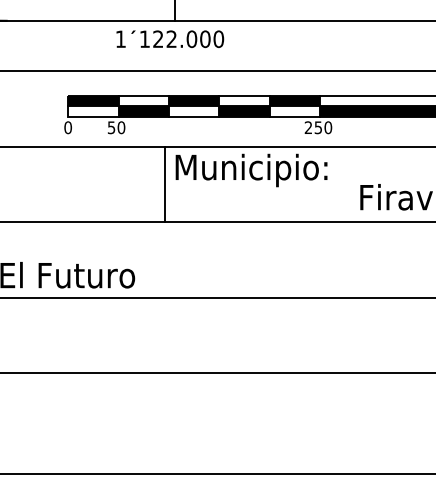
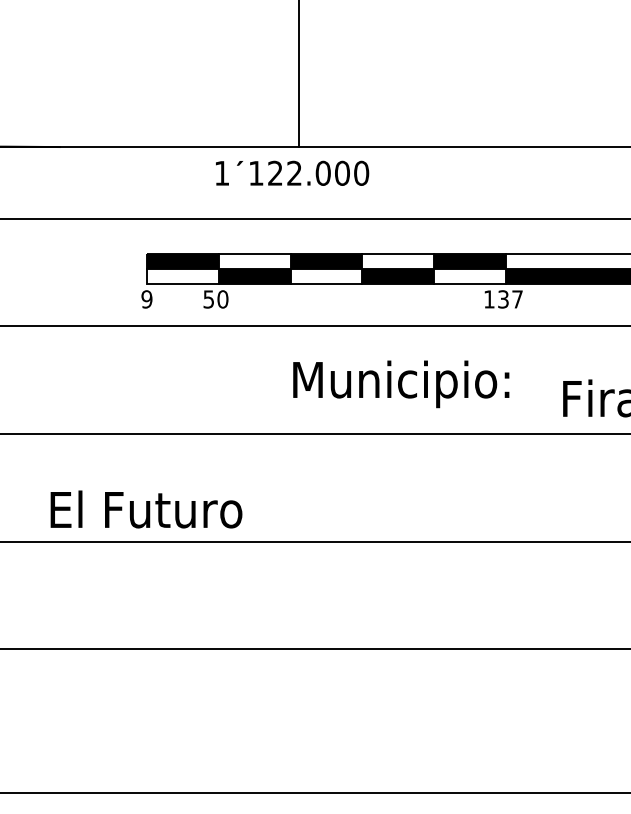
text: (67, 127) -> (146, 299), 0 -> 9
text: (318, 127) -> (503, 299), 250 -> 137
text: (251, 170) -> (401, 384), moved
line: (164, 184) -> (284, 380), removed

